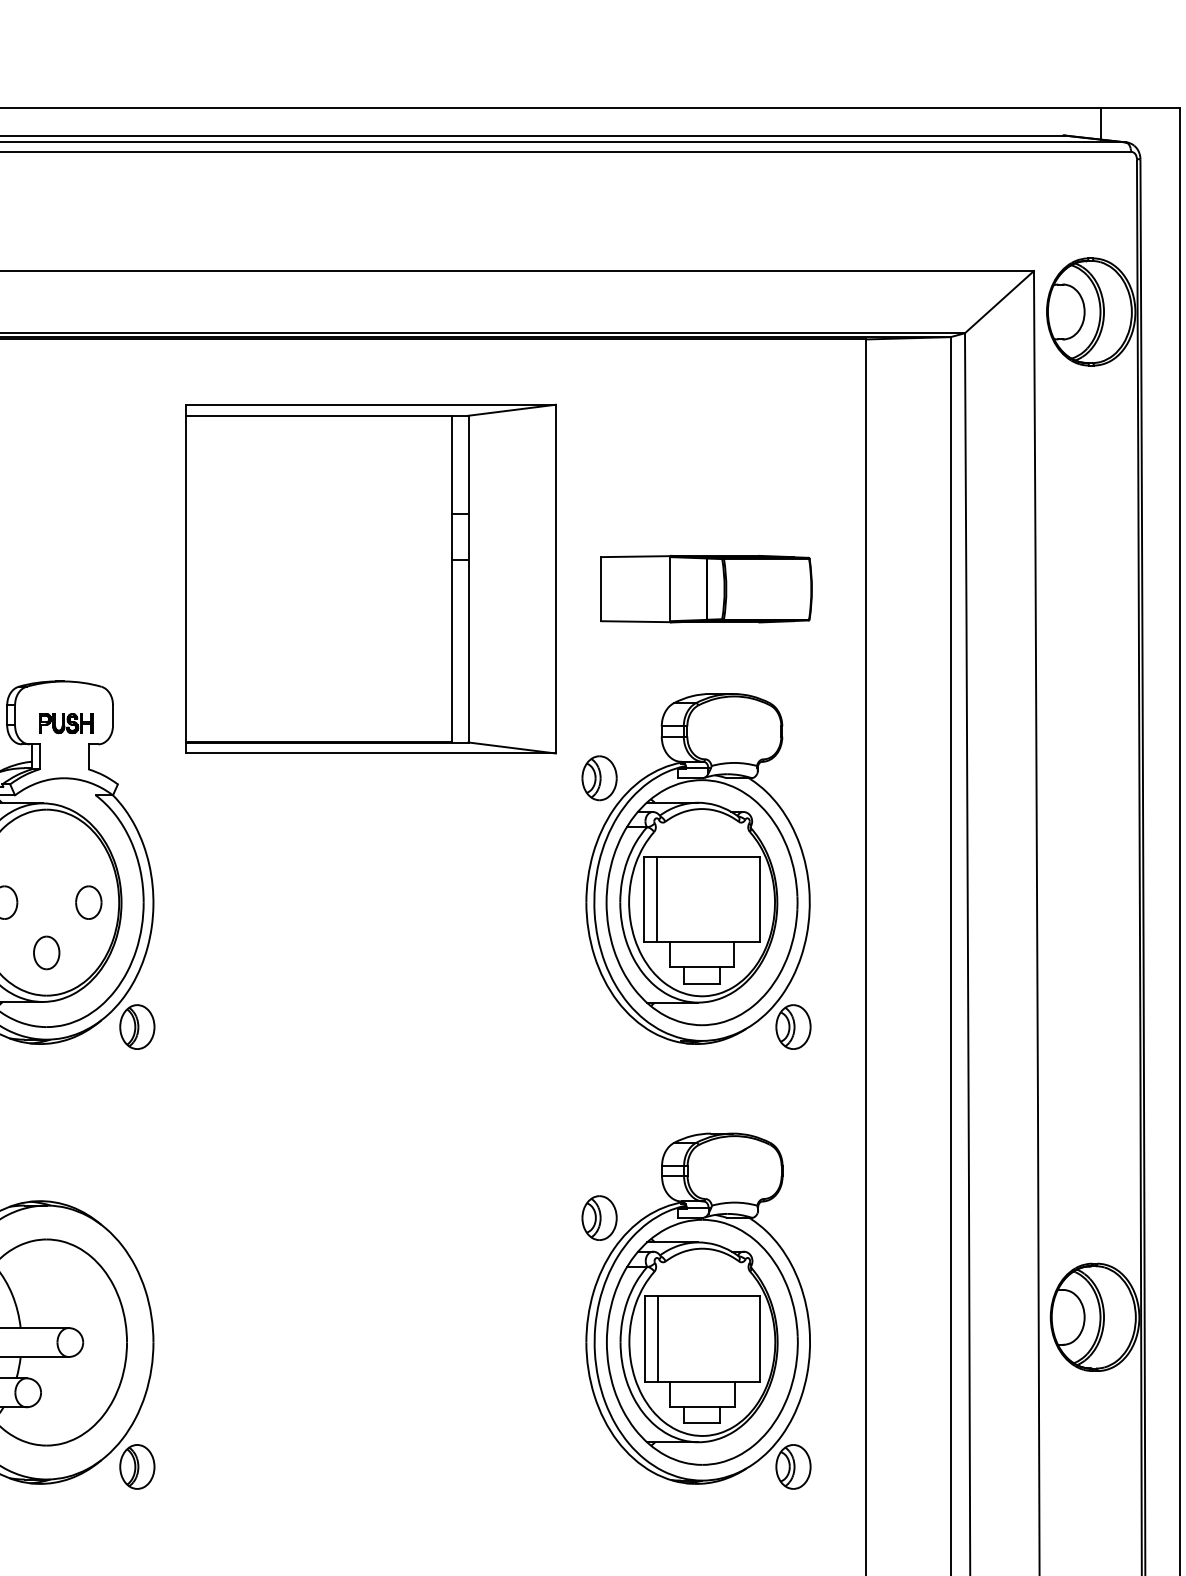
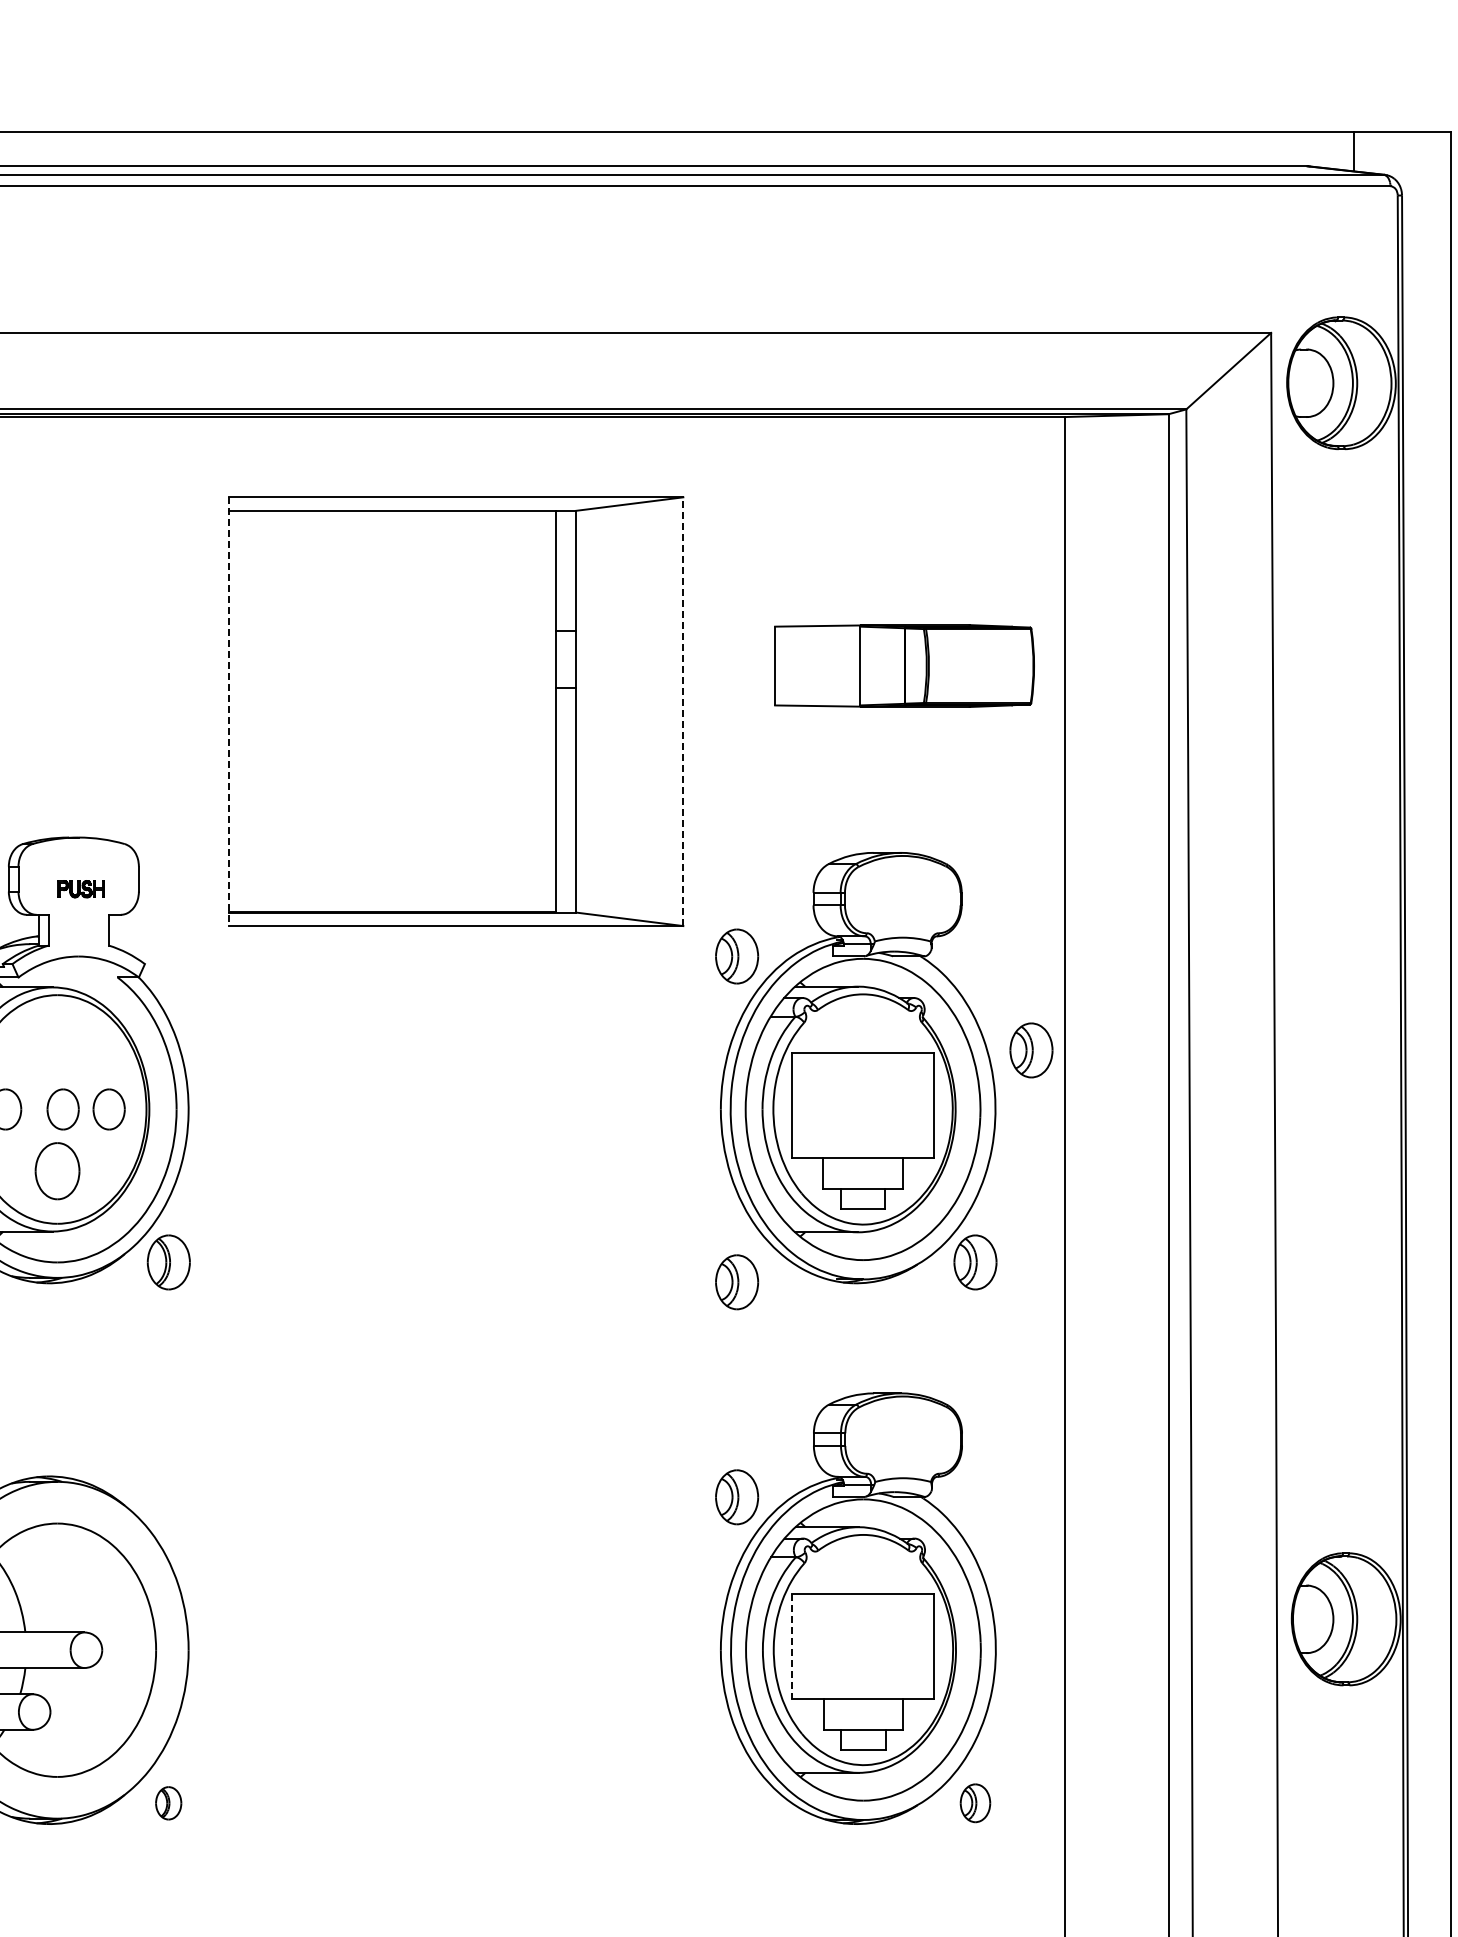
line: (555, 578) -> (683, 711), solid -> dashed
line: (185, 579) -> (228, 712), solid -> dashed
part: (706, 588) -> (904, 665), moved
part: (66, 722) -> (81, 888), size x0.7
part: (839, 854) -> (1031, 1050), added
line: (657, 899) -> (808, 1105), removed
part: (50, 902) -> (62, 1109), added
part: (45, 953) -> (56, 1171), size x1.4
part: (599, 1043) -> (737, 1282), added
line: (657, 1338) -> (808, 1645), removed
line: (644, 1339) -> (792, 1646), solid -> dashed
part: (137, 1467) -> (168, 1803), size x0.6
part: (793, 1467) -> (975, 1803), size x0.7

